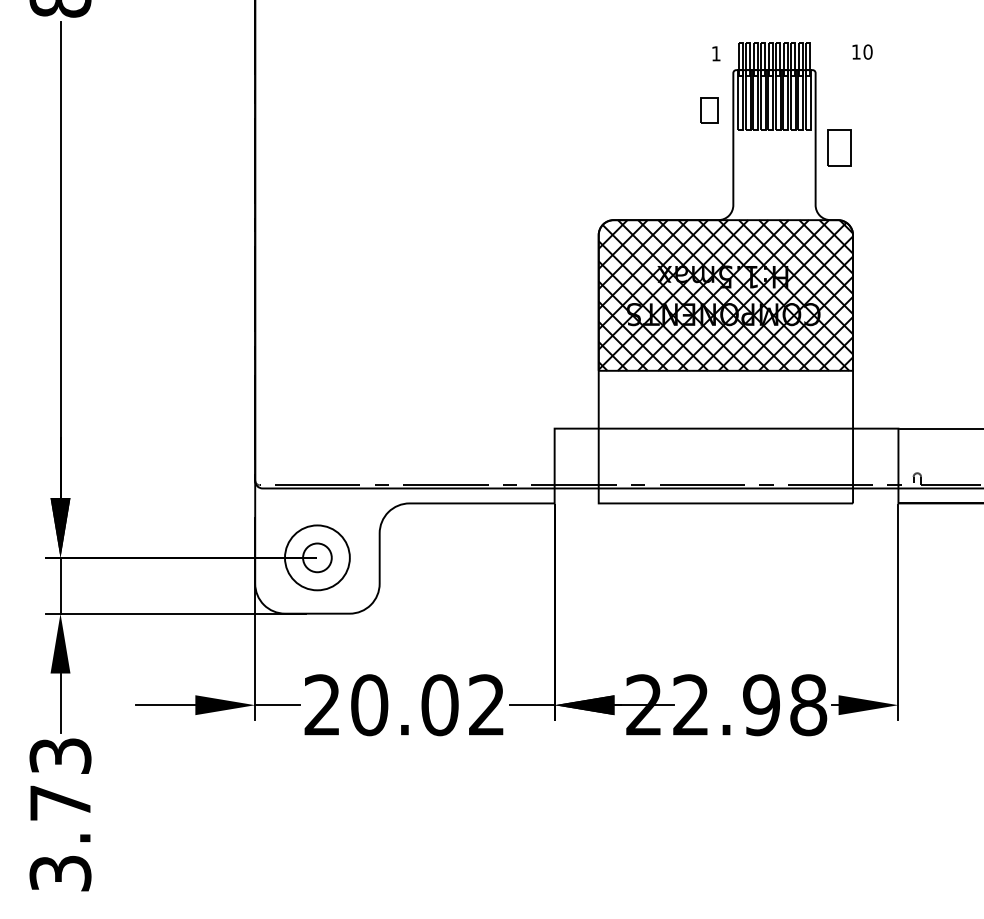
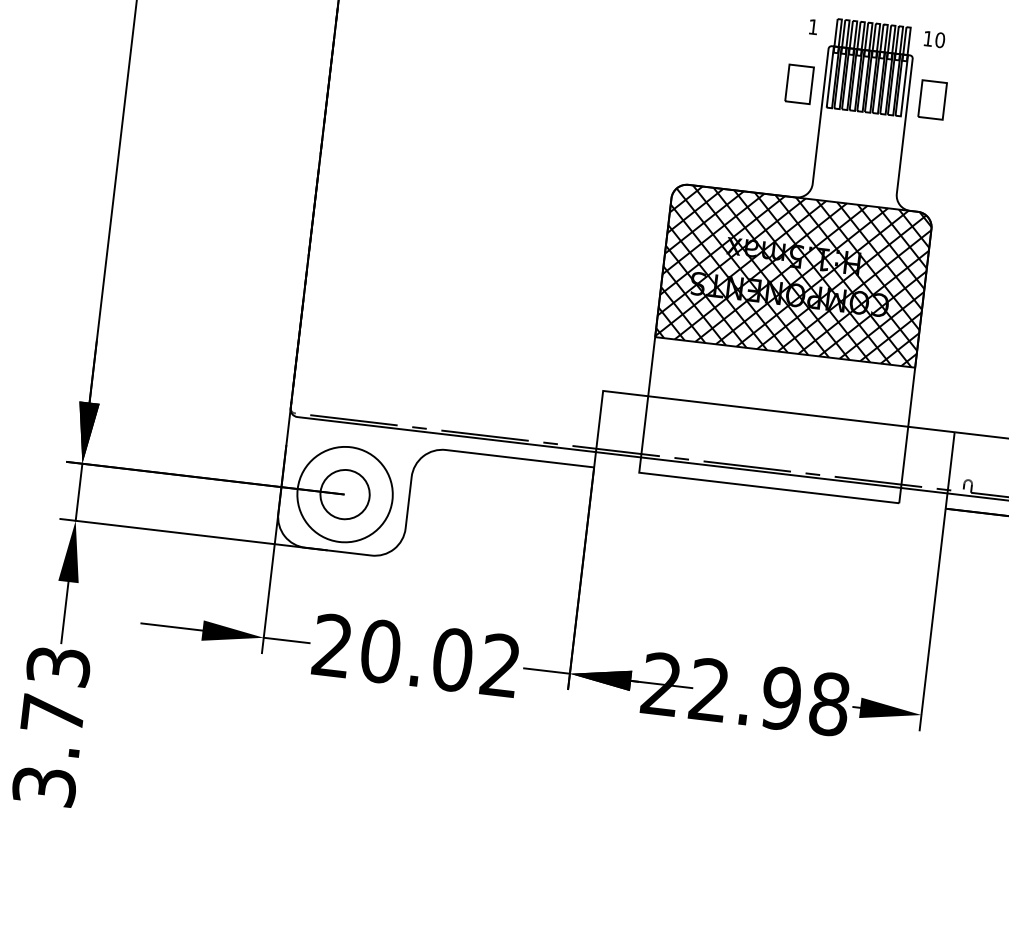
text: (862, 51) -> (934, 38), moved
part: (708, 110) -> (798, 84), size x1.43
part: (839, 147) -> (932, 99), moved
circle: (317, 557) -> (345, 494), size x1.43
circle: (317, 557) -> (345, 494), size x1.67

